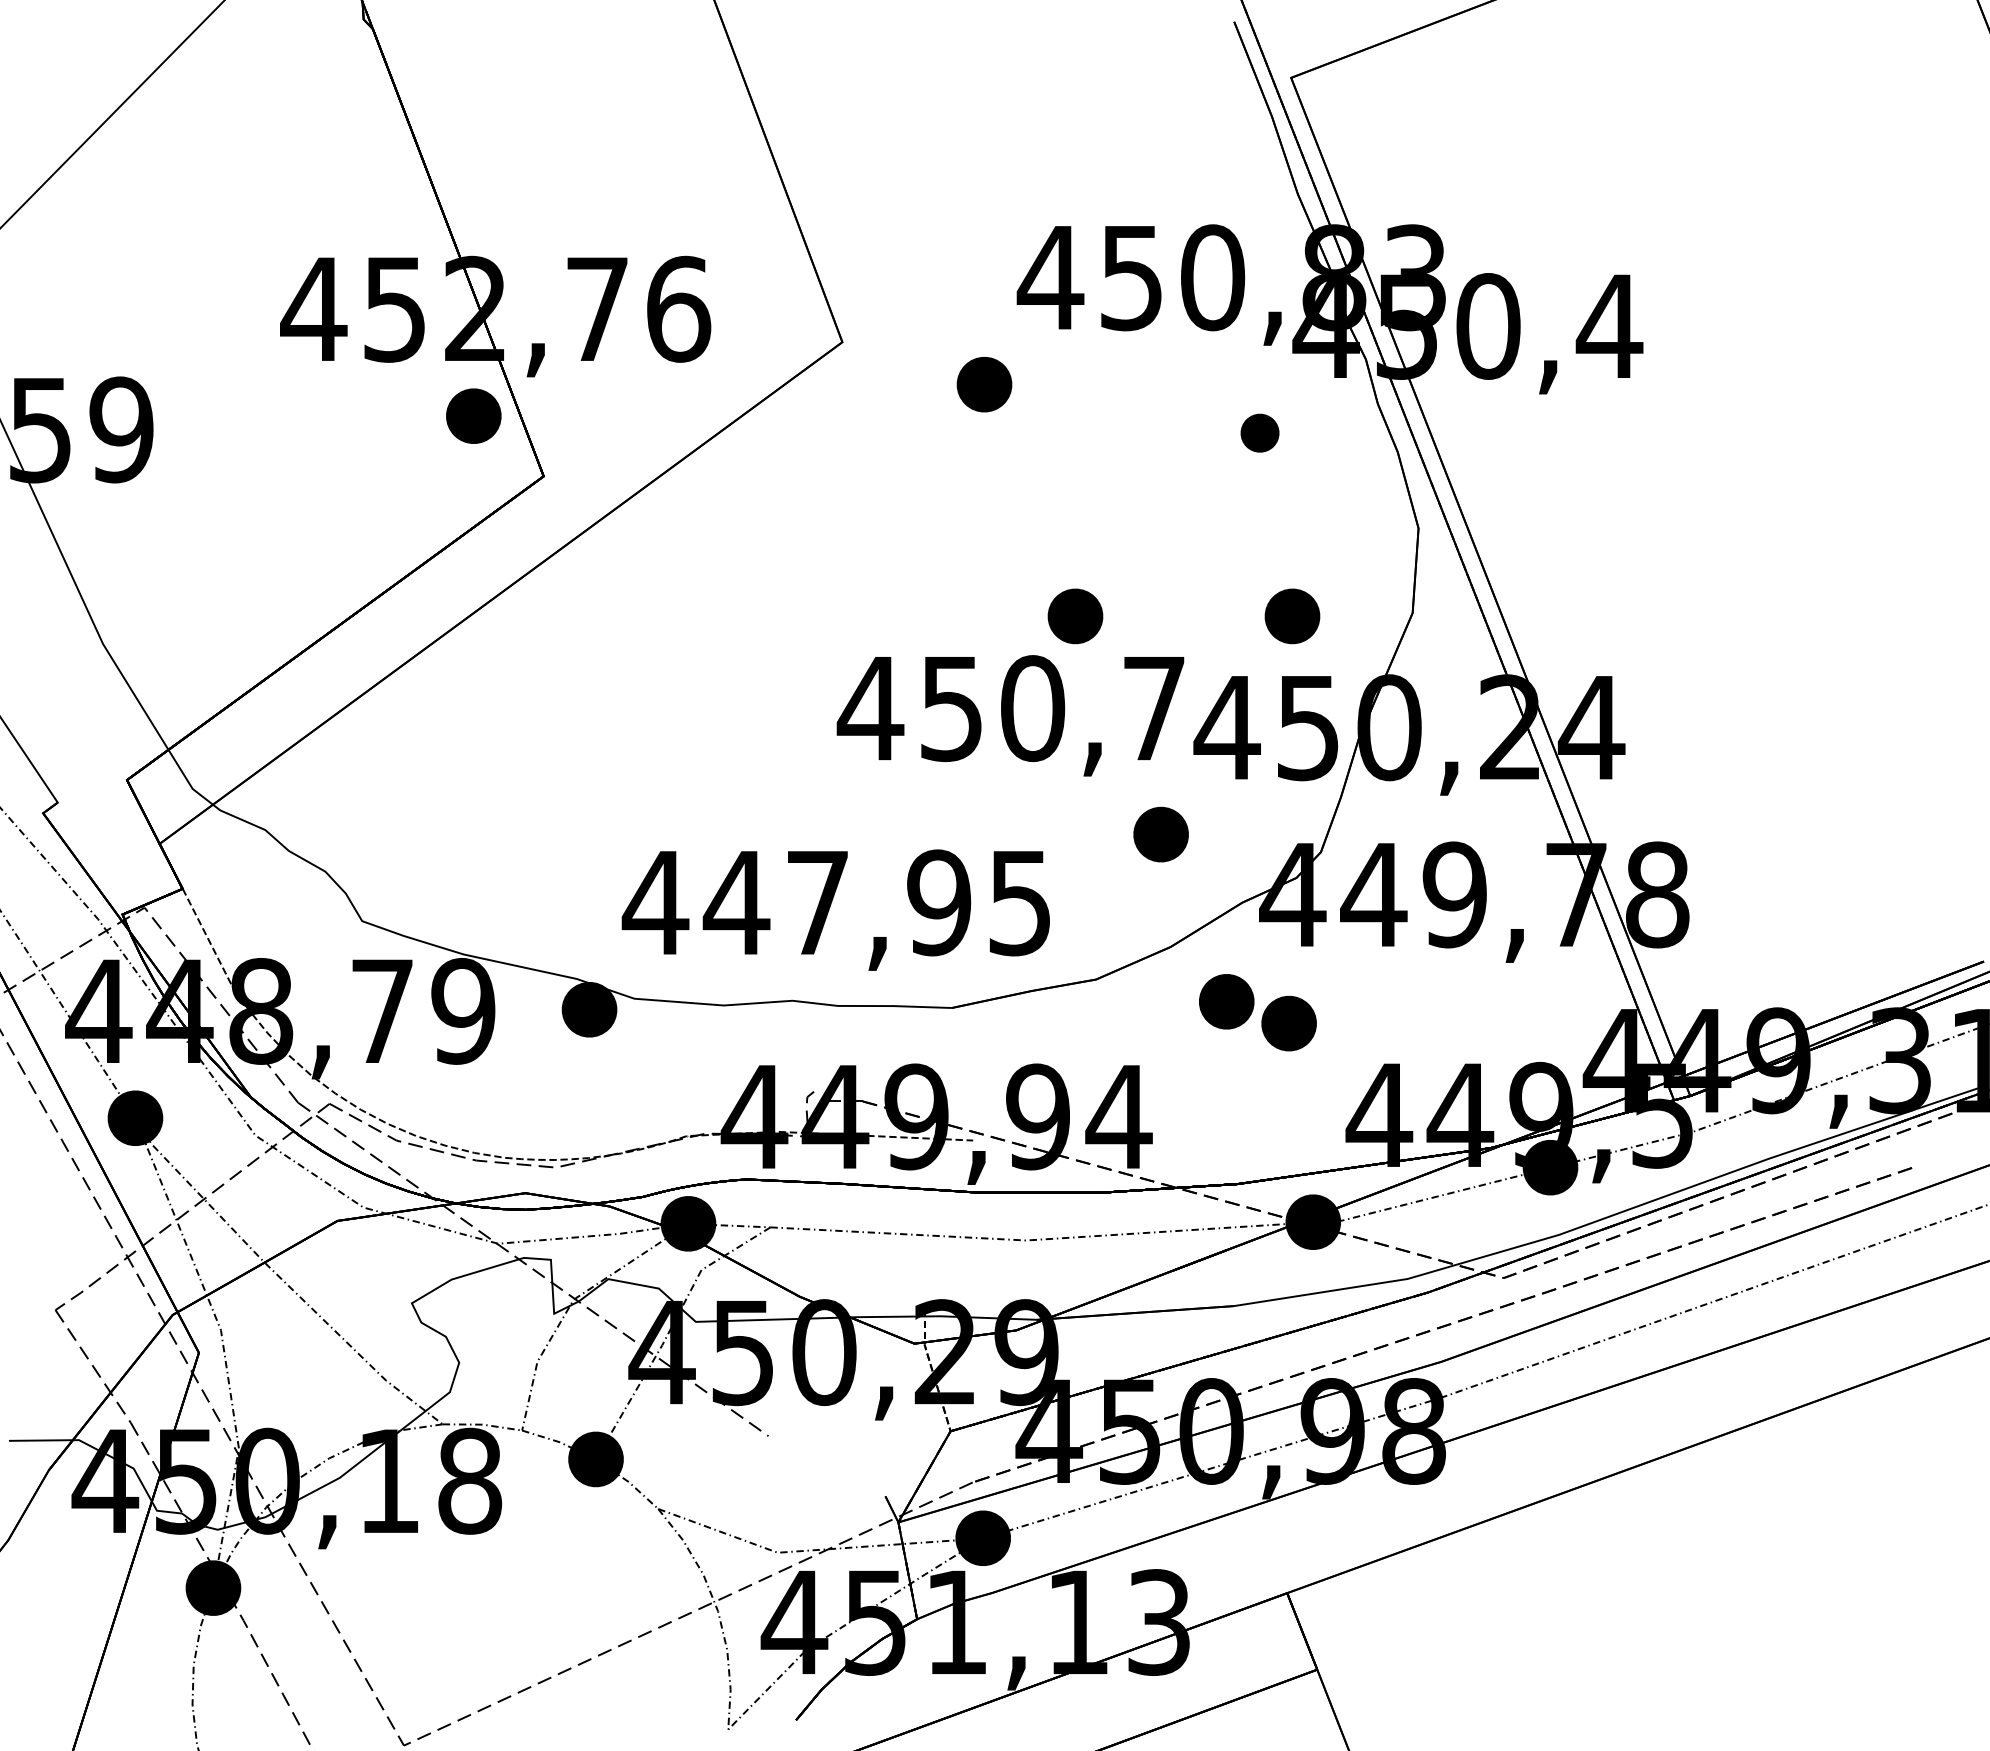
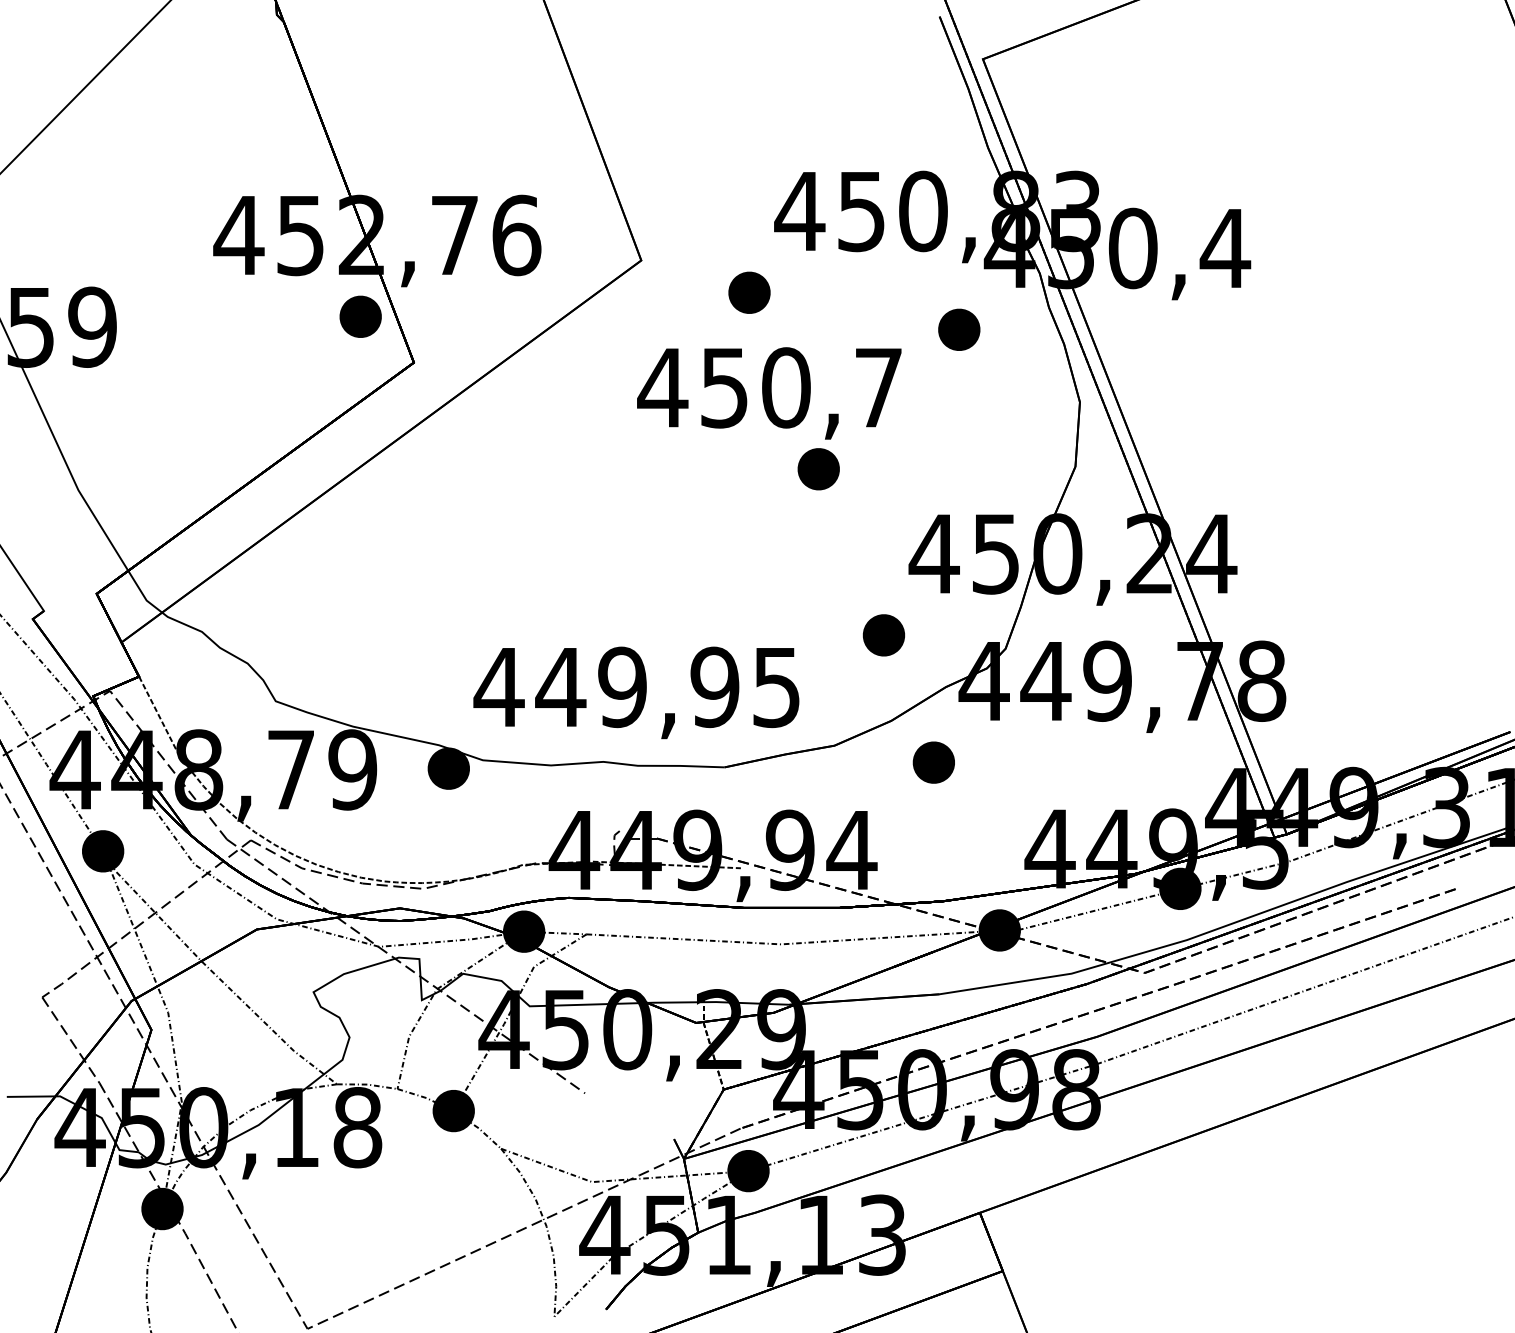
part: (1259, 432) -> (958, 329), size x1.43
part: (1292, 616) -> (983, 469), removed
text: (1010, 715) -> (769, 393), moved
text: (817, 902) -> (622, 687), 447,95 -> 449,95
part: (1288, 1023) -> (980, 779), removed

